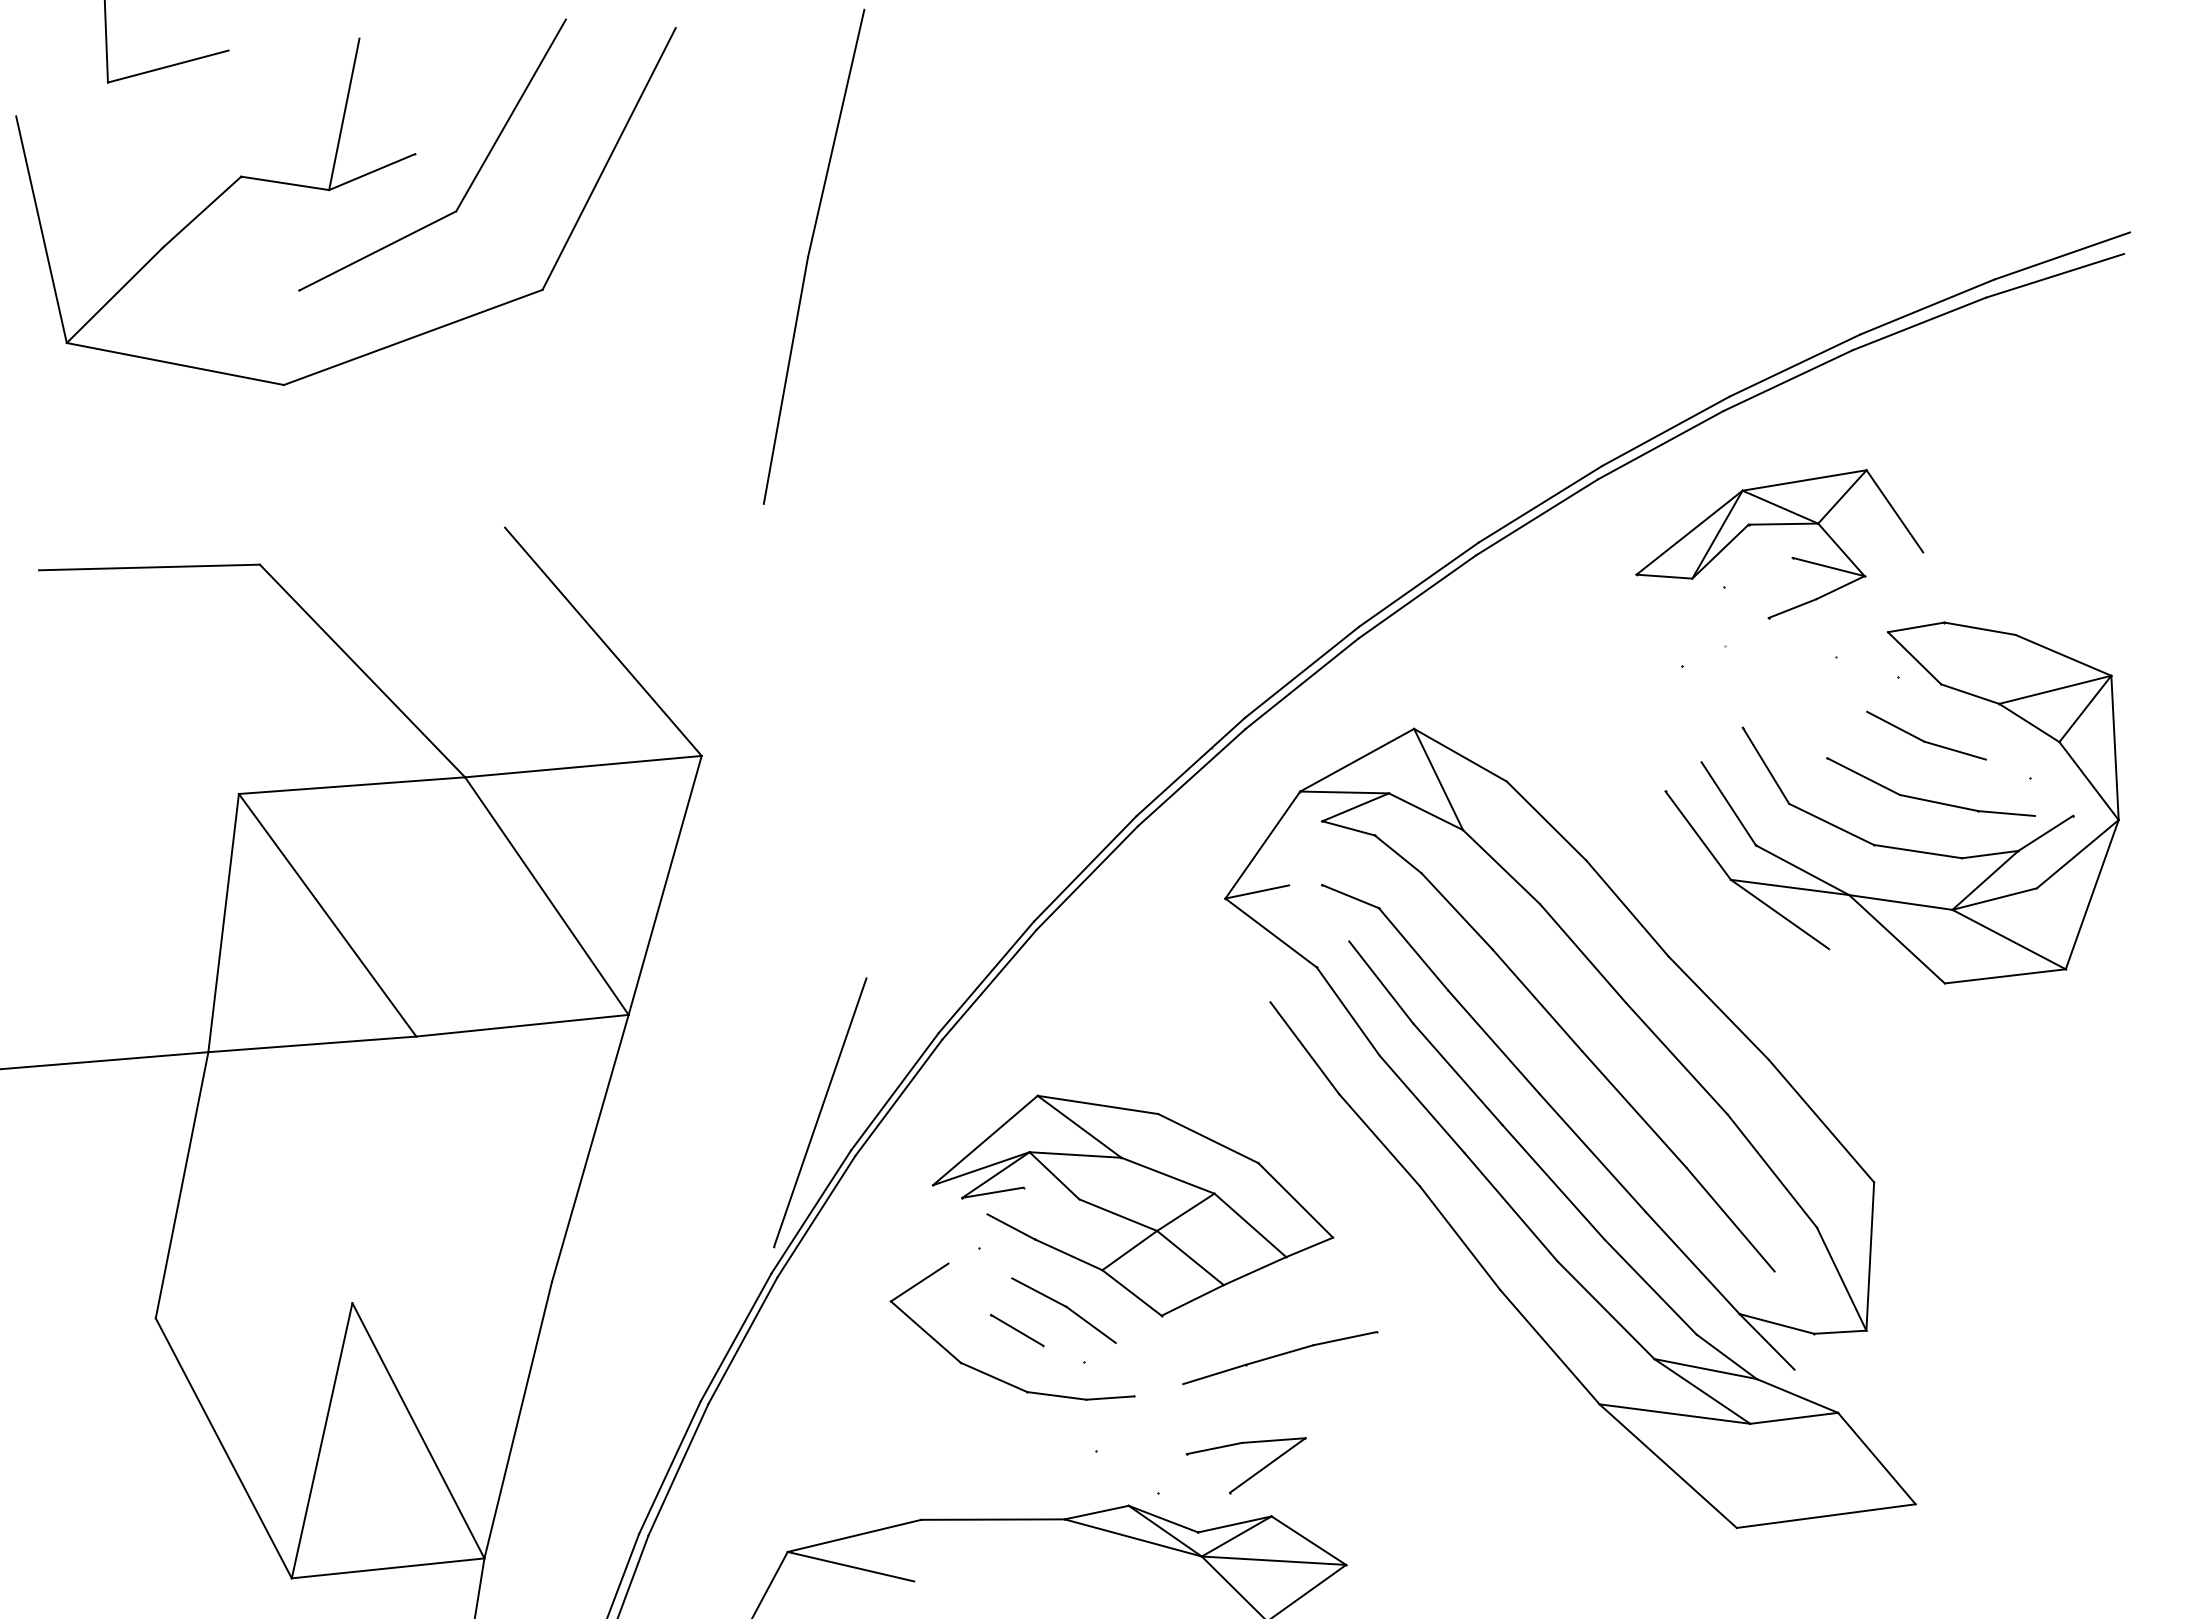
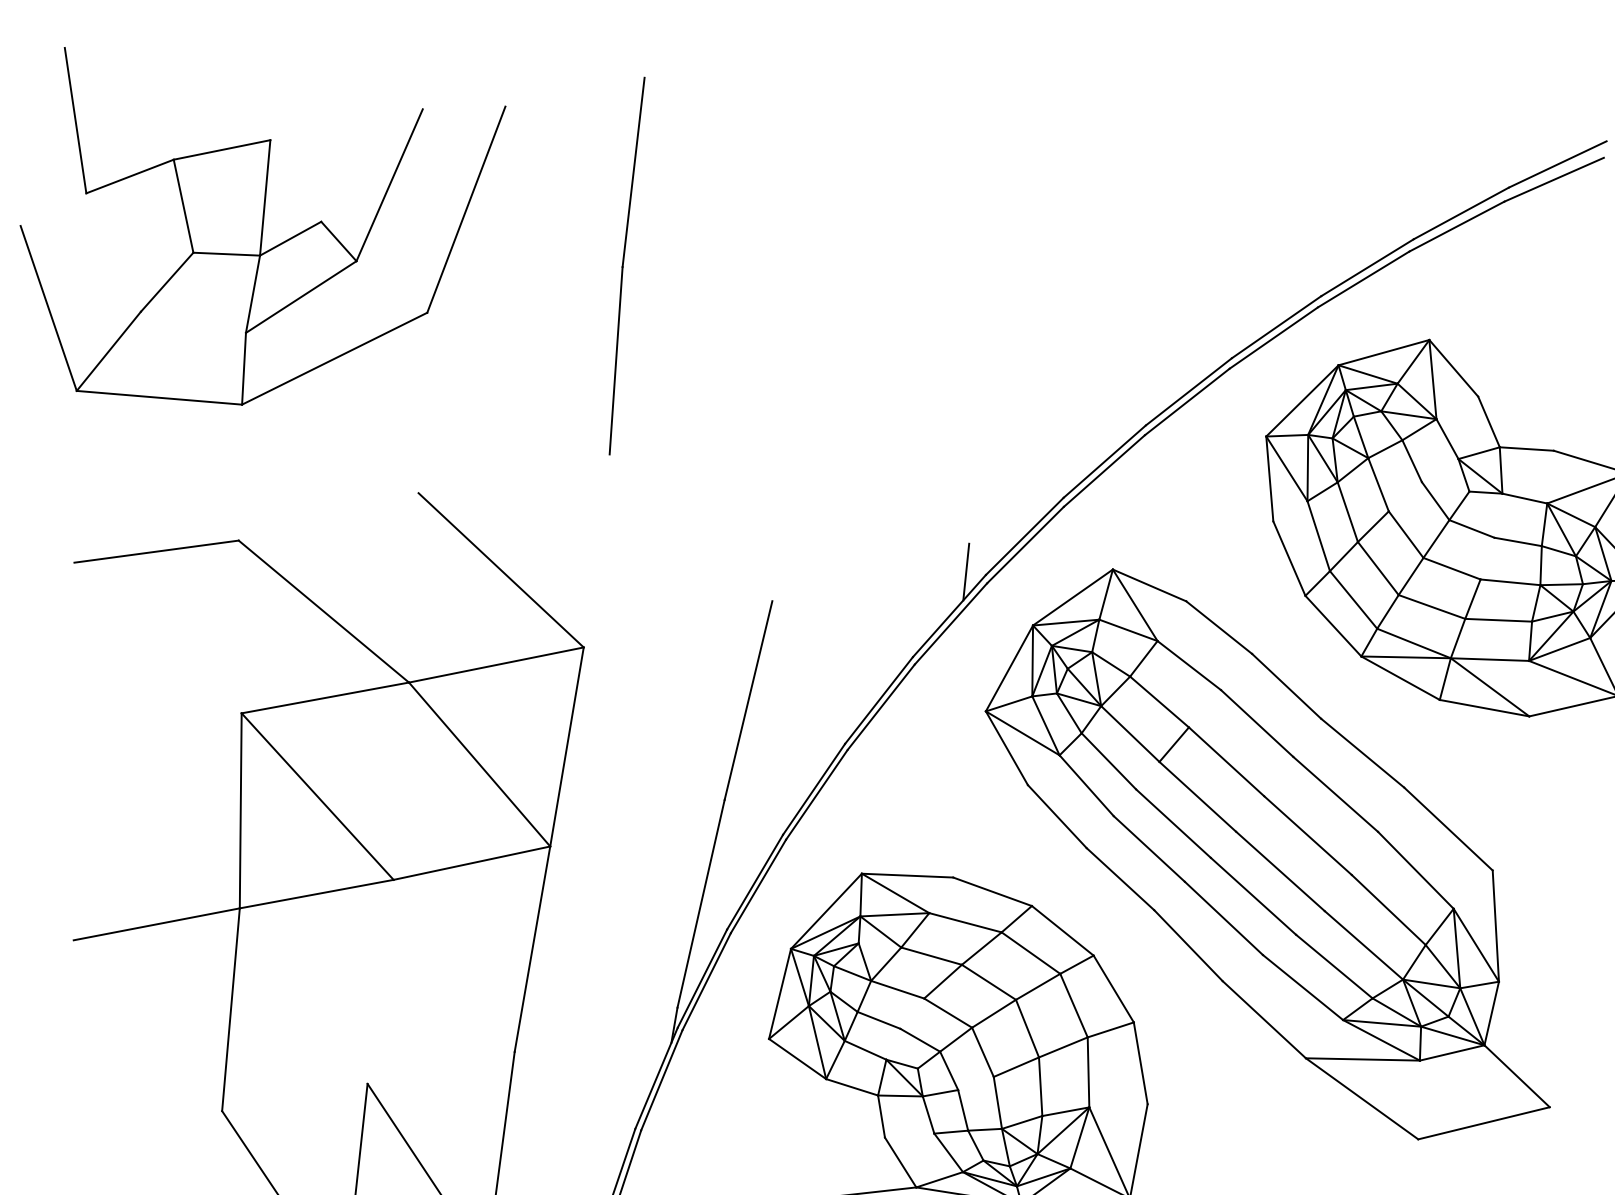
line: (293, 44) -> (221, 149), added
line: (912, 849) -> (748, 700), added
line: (1886, 965) -> (1484, 707), added

